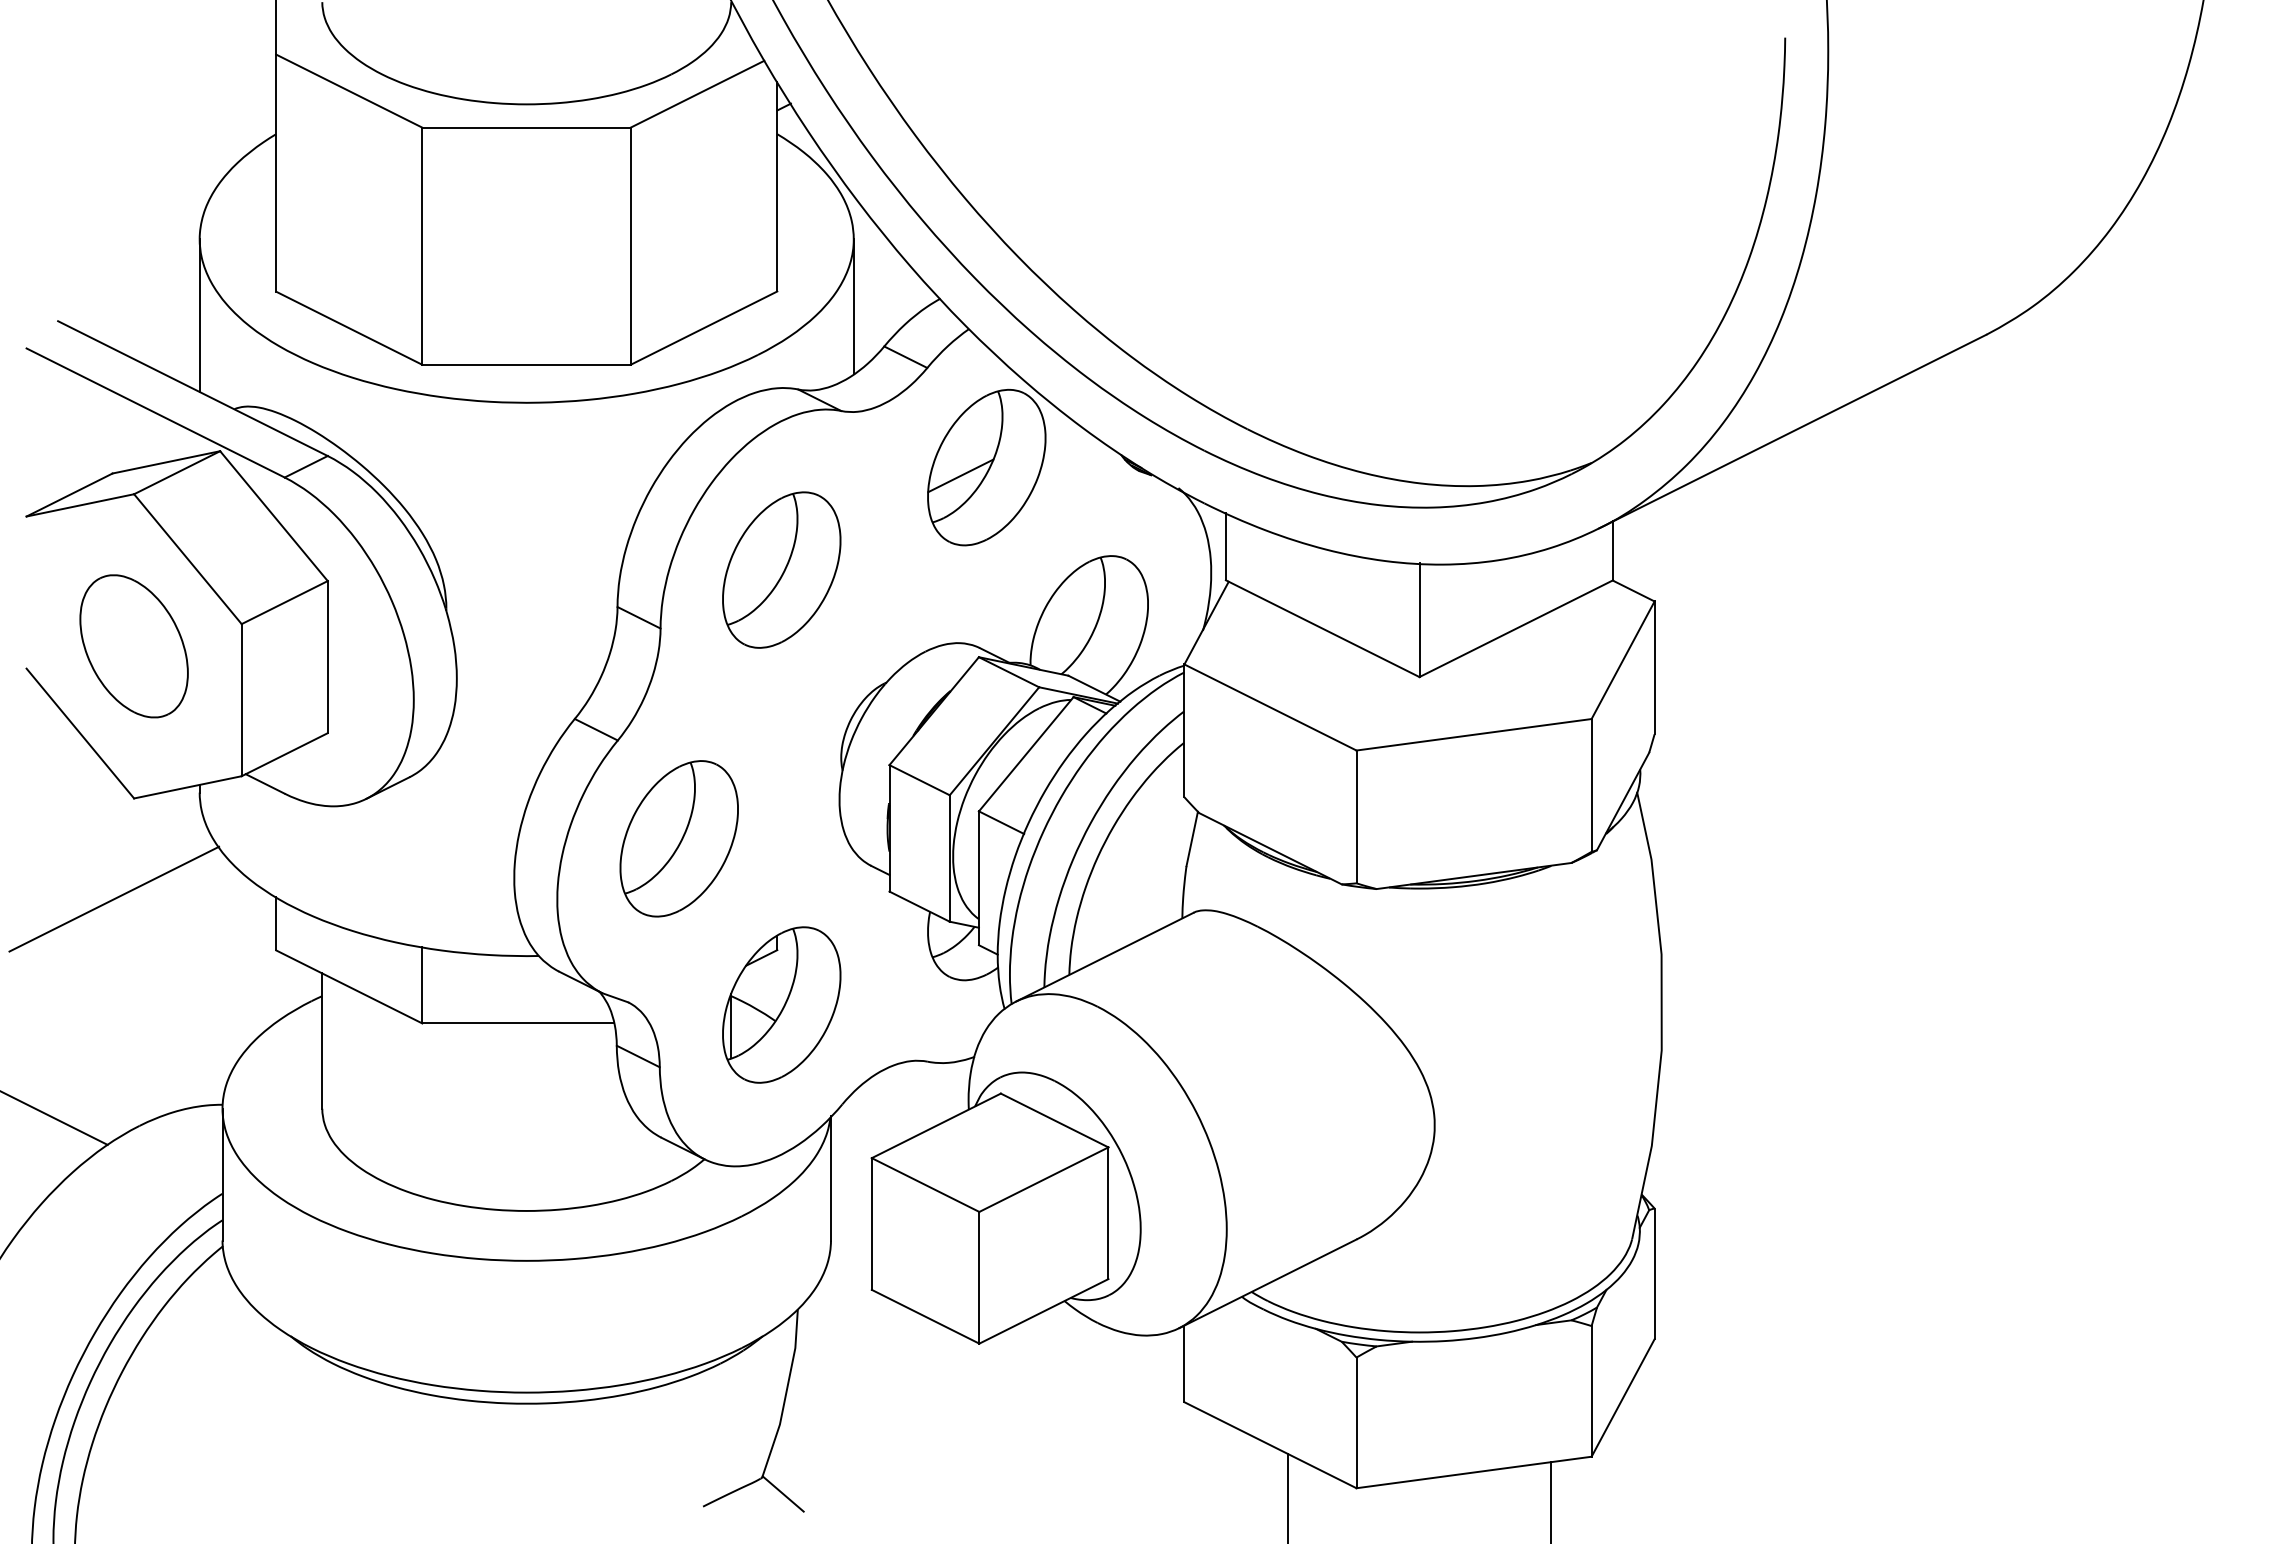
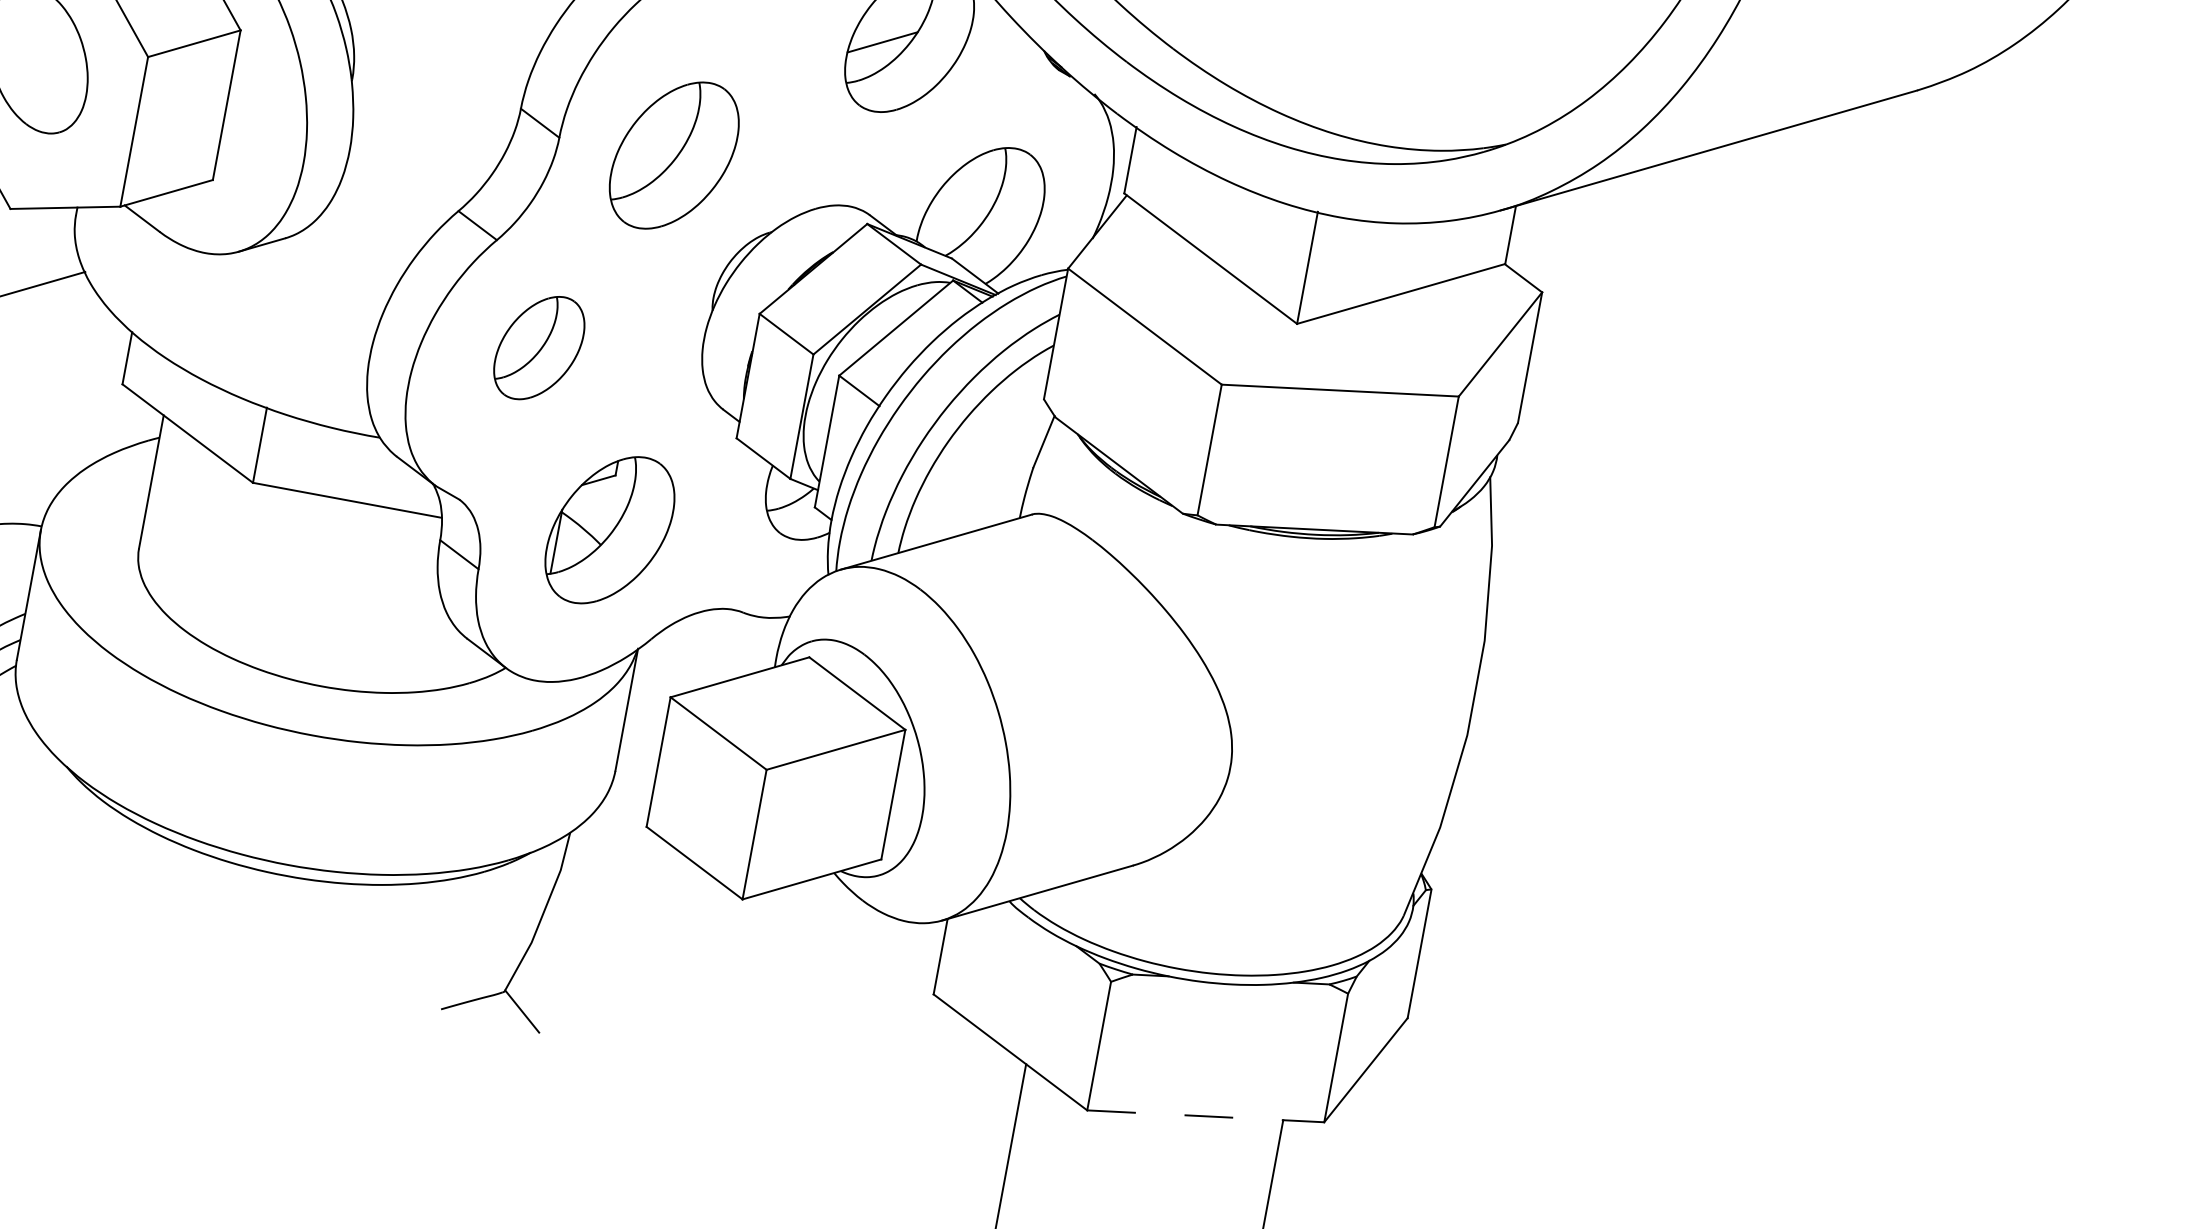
part: (781, 569) -> (674, 154), moved
part: (678, 838) -> (538, 347), size x0.7
line: (1474, 1472) -> (1206, 1116), solid -> dashed

